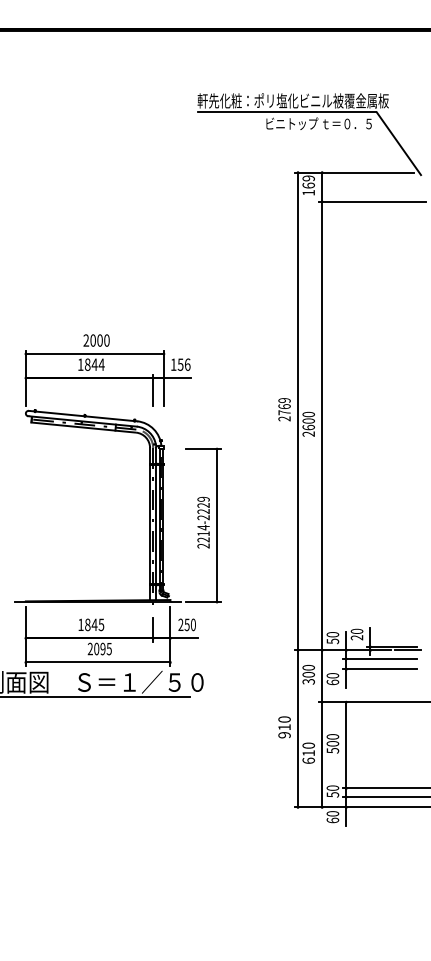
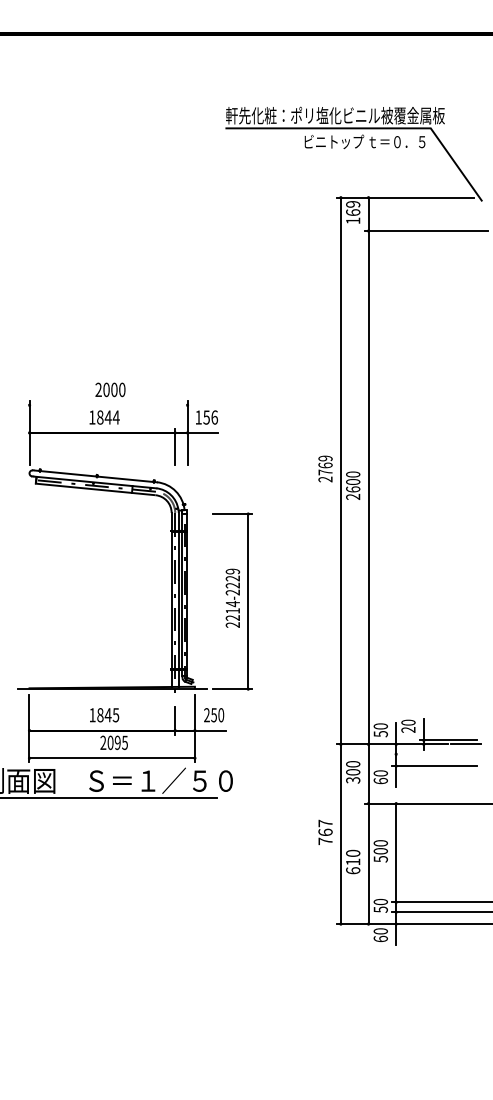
line: (94, 354) -> (108, 405), removed
line: (379, 659) -> (434, 754), removed
text: (284, 727) -> (325, 832), 910 -> 767

